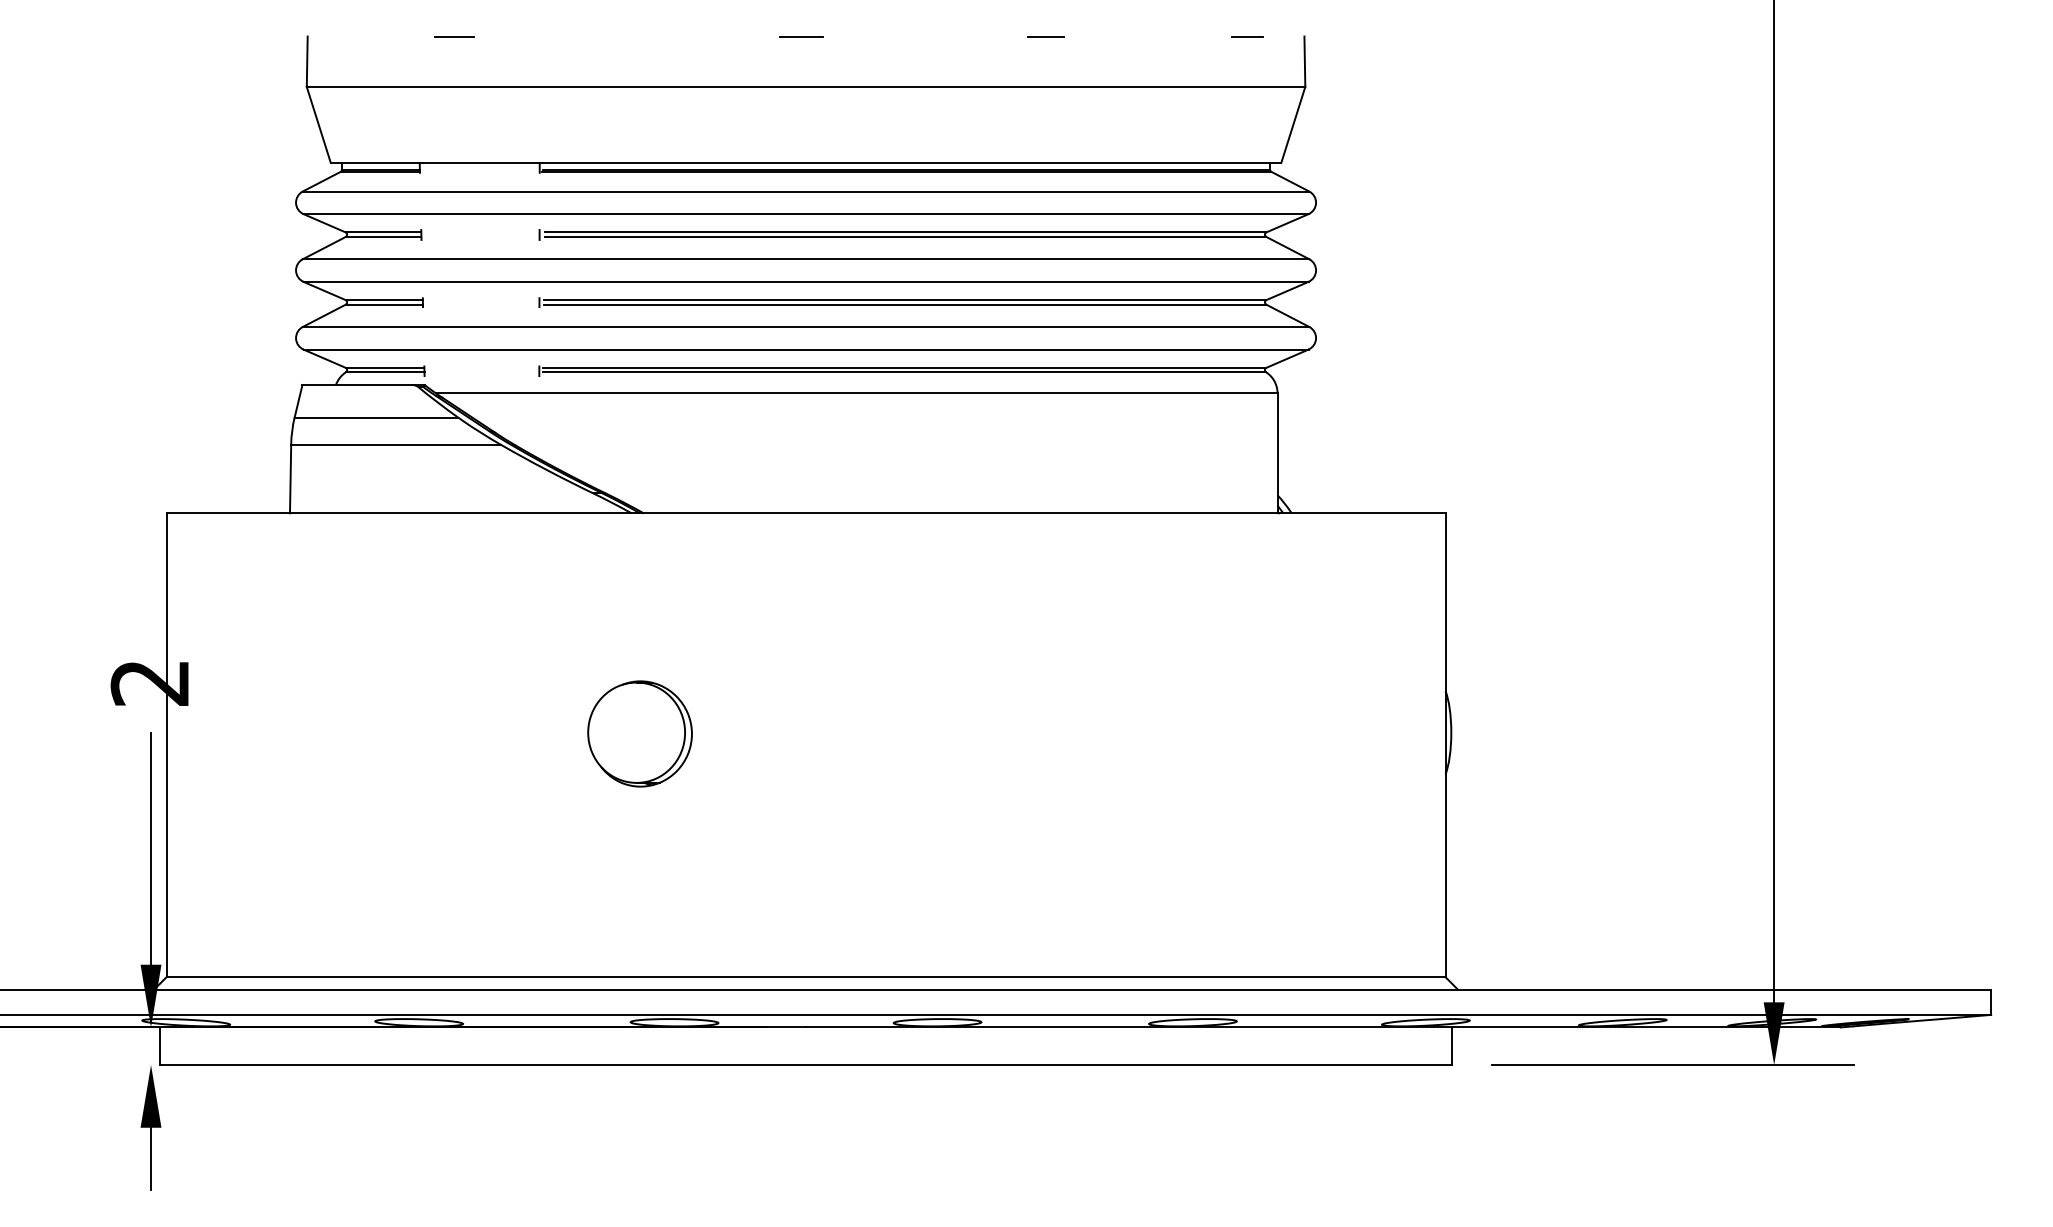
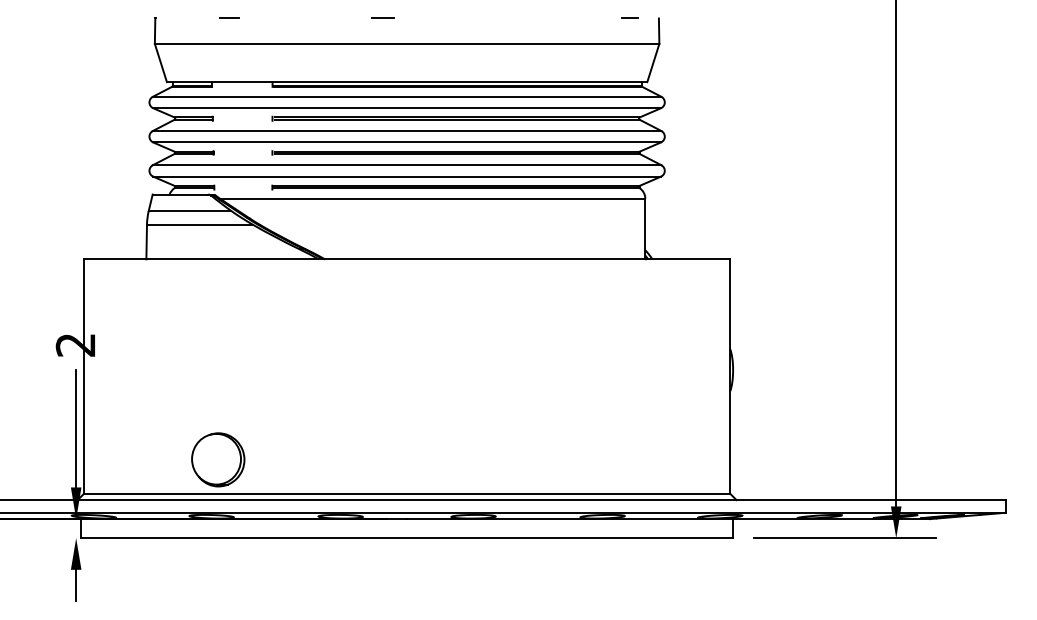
line: (800, 34) -> (382, 17), moved
line: (1046, 34) -> (528, 17), removed
part: (640, 733) -> (218, 459), moved

